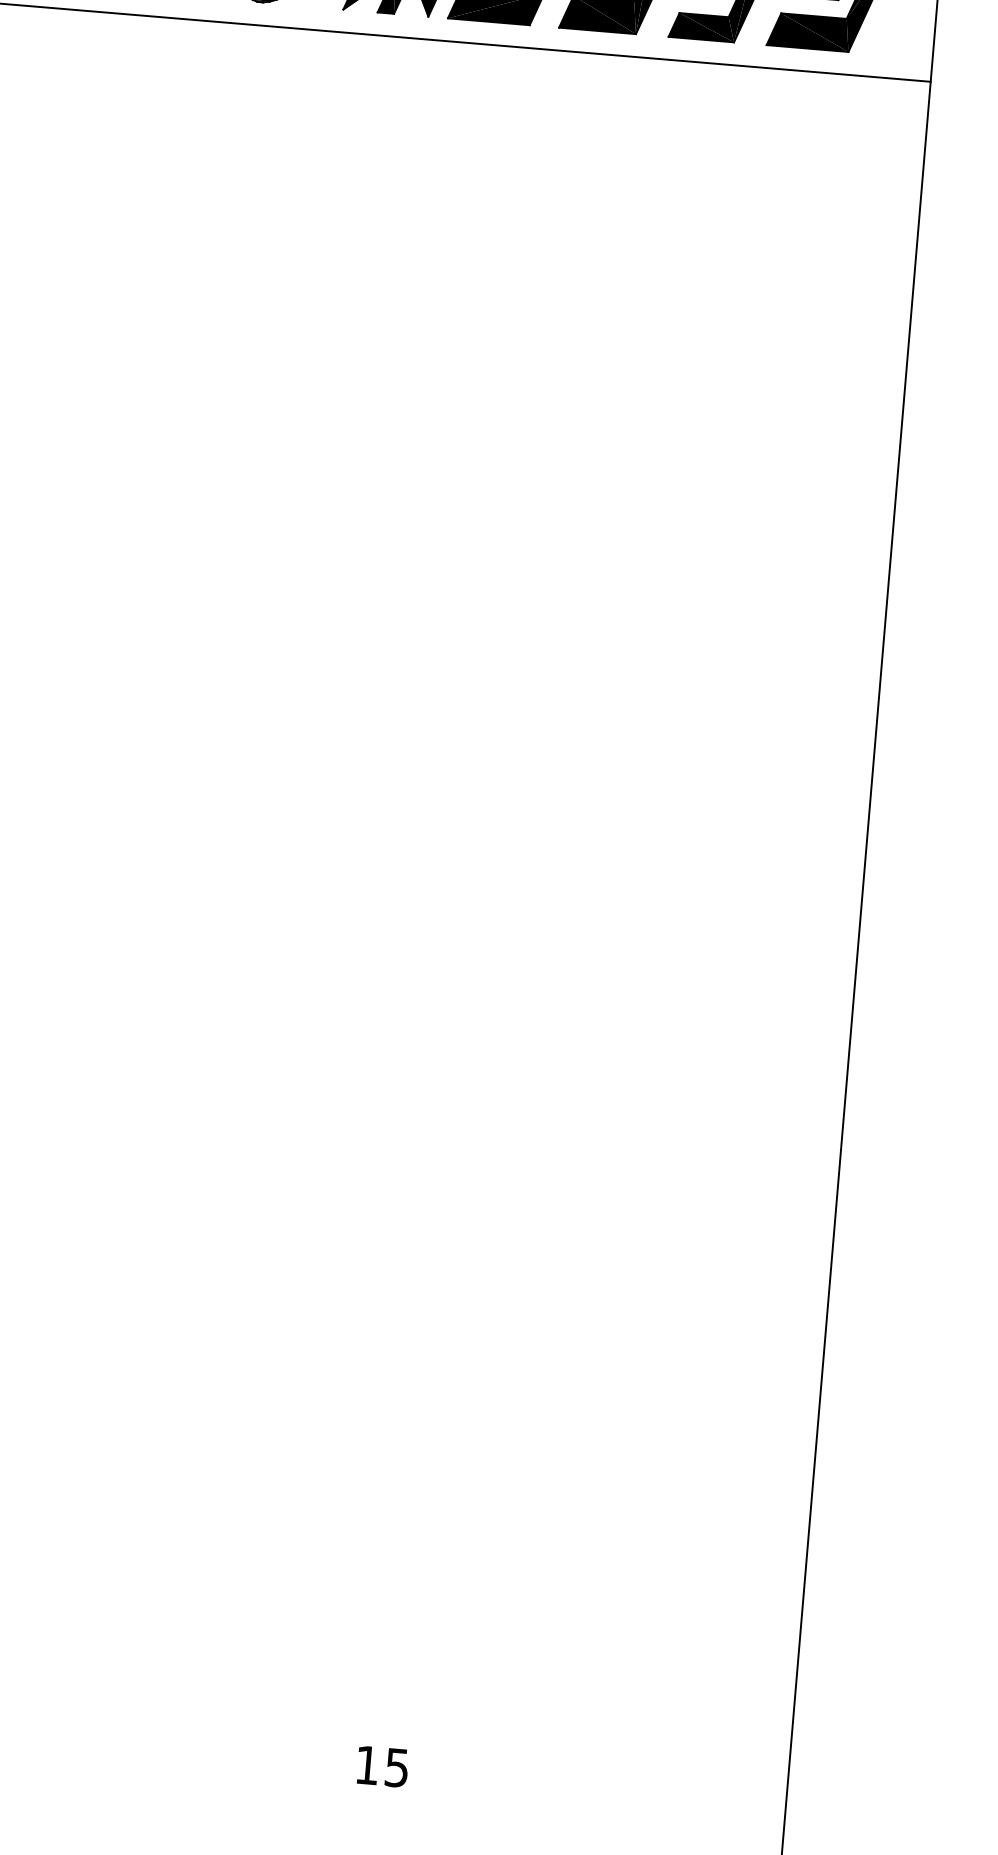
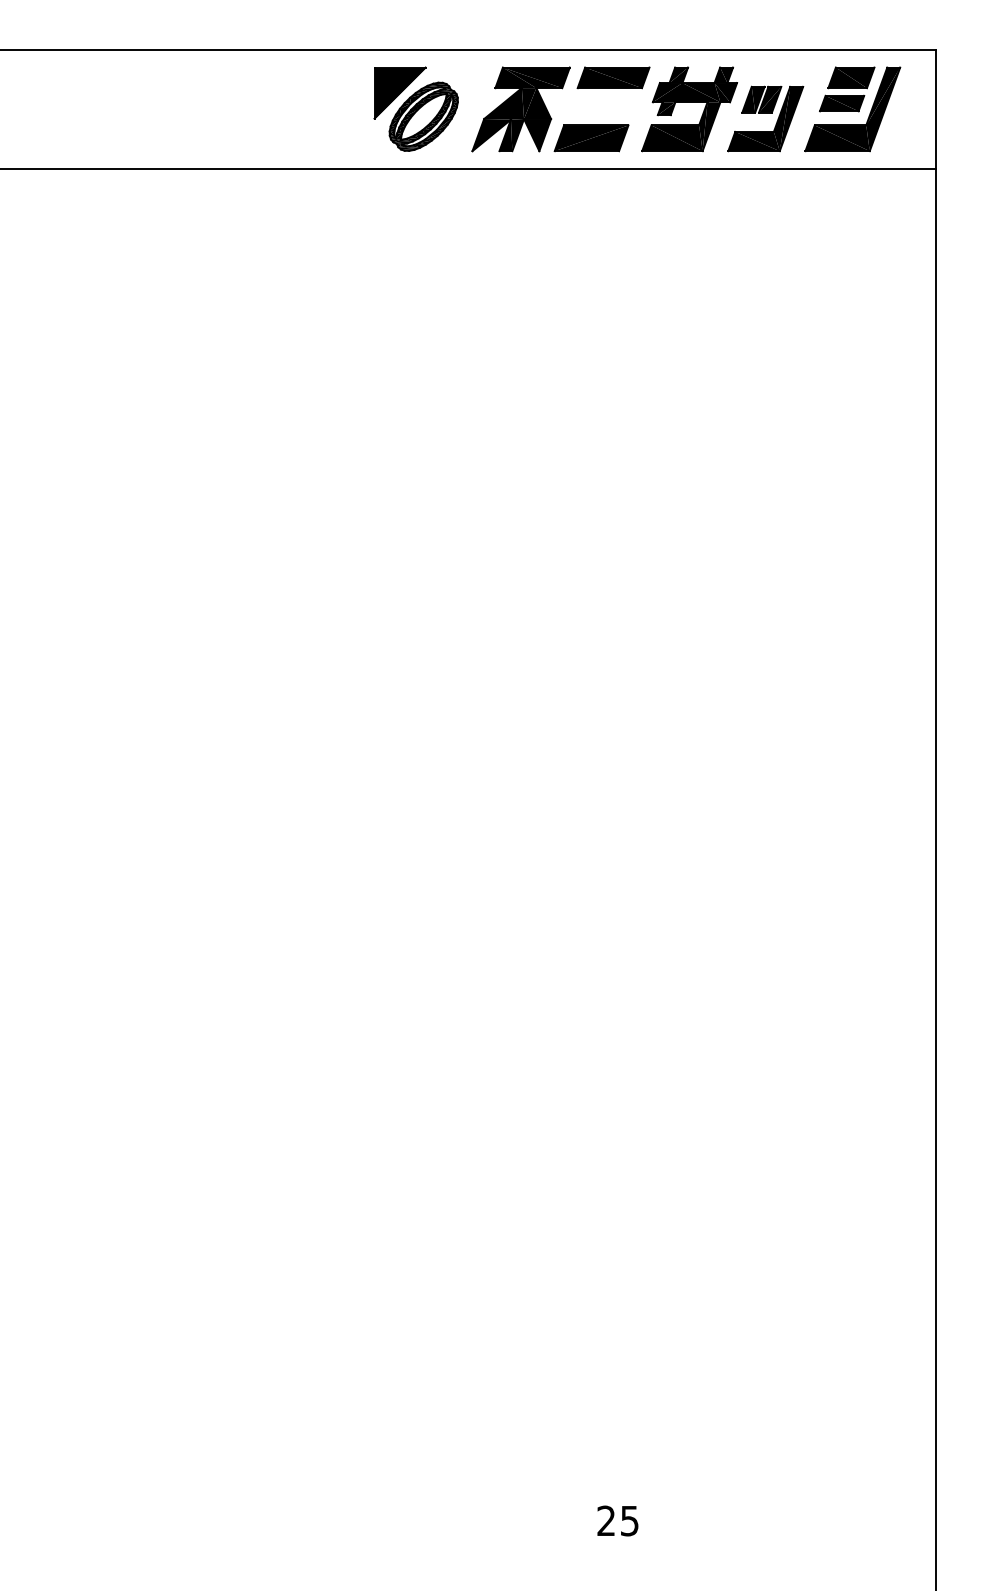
text: (366, 1764) -> (605, 1520), 15 -> 25

